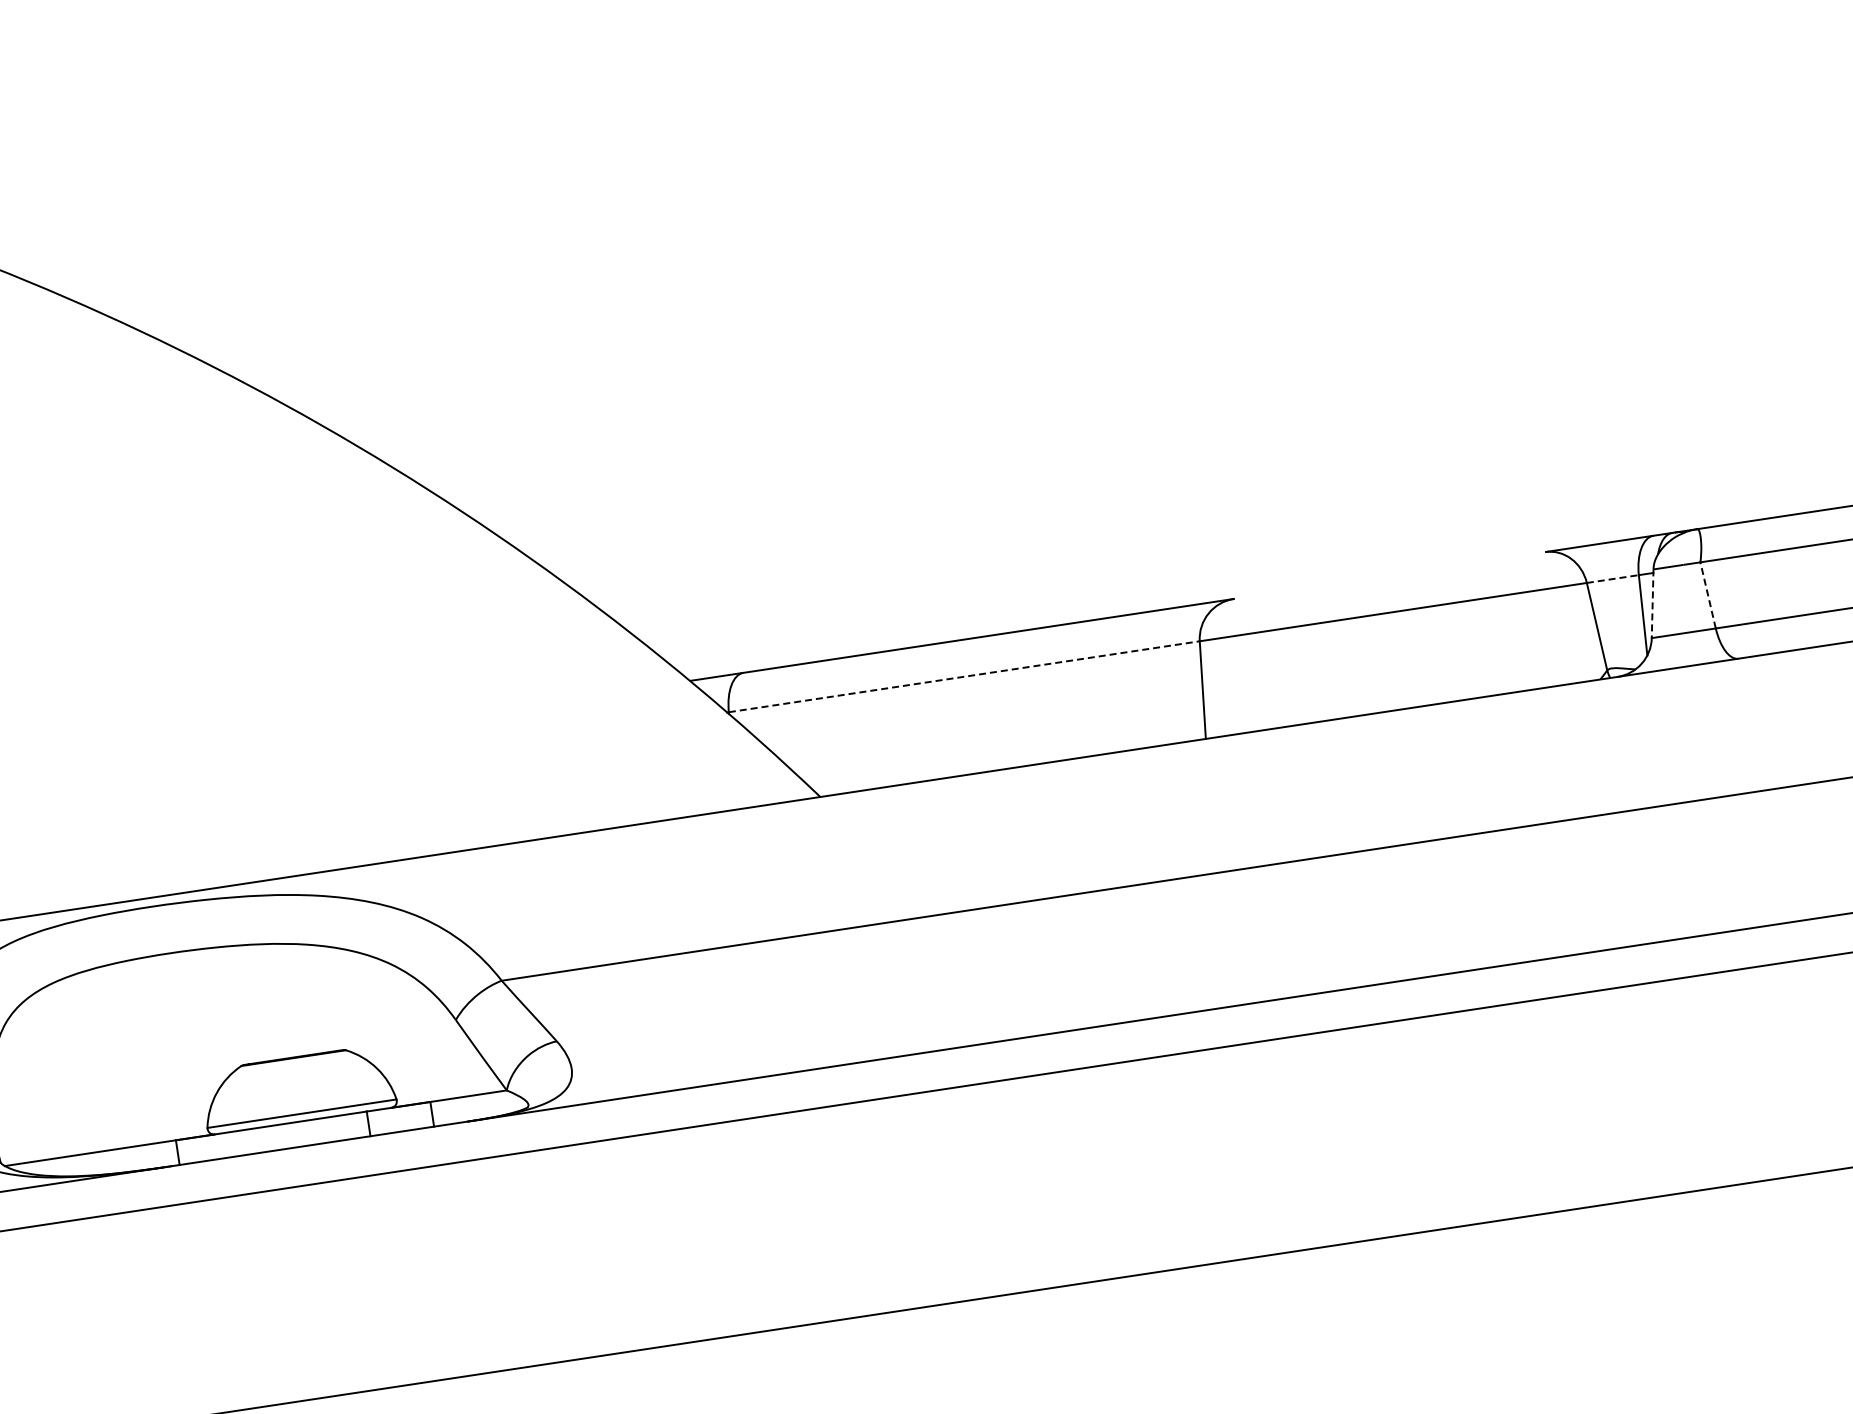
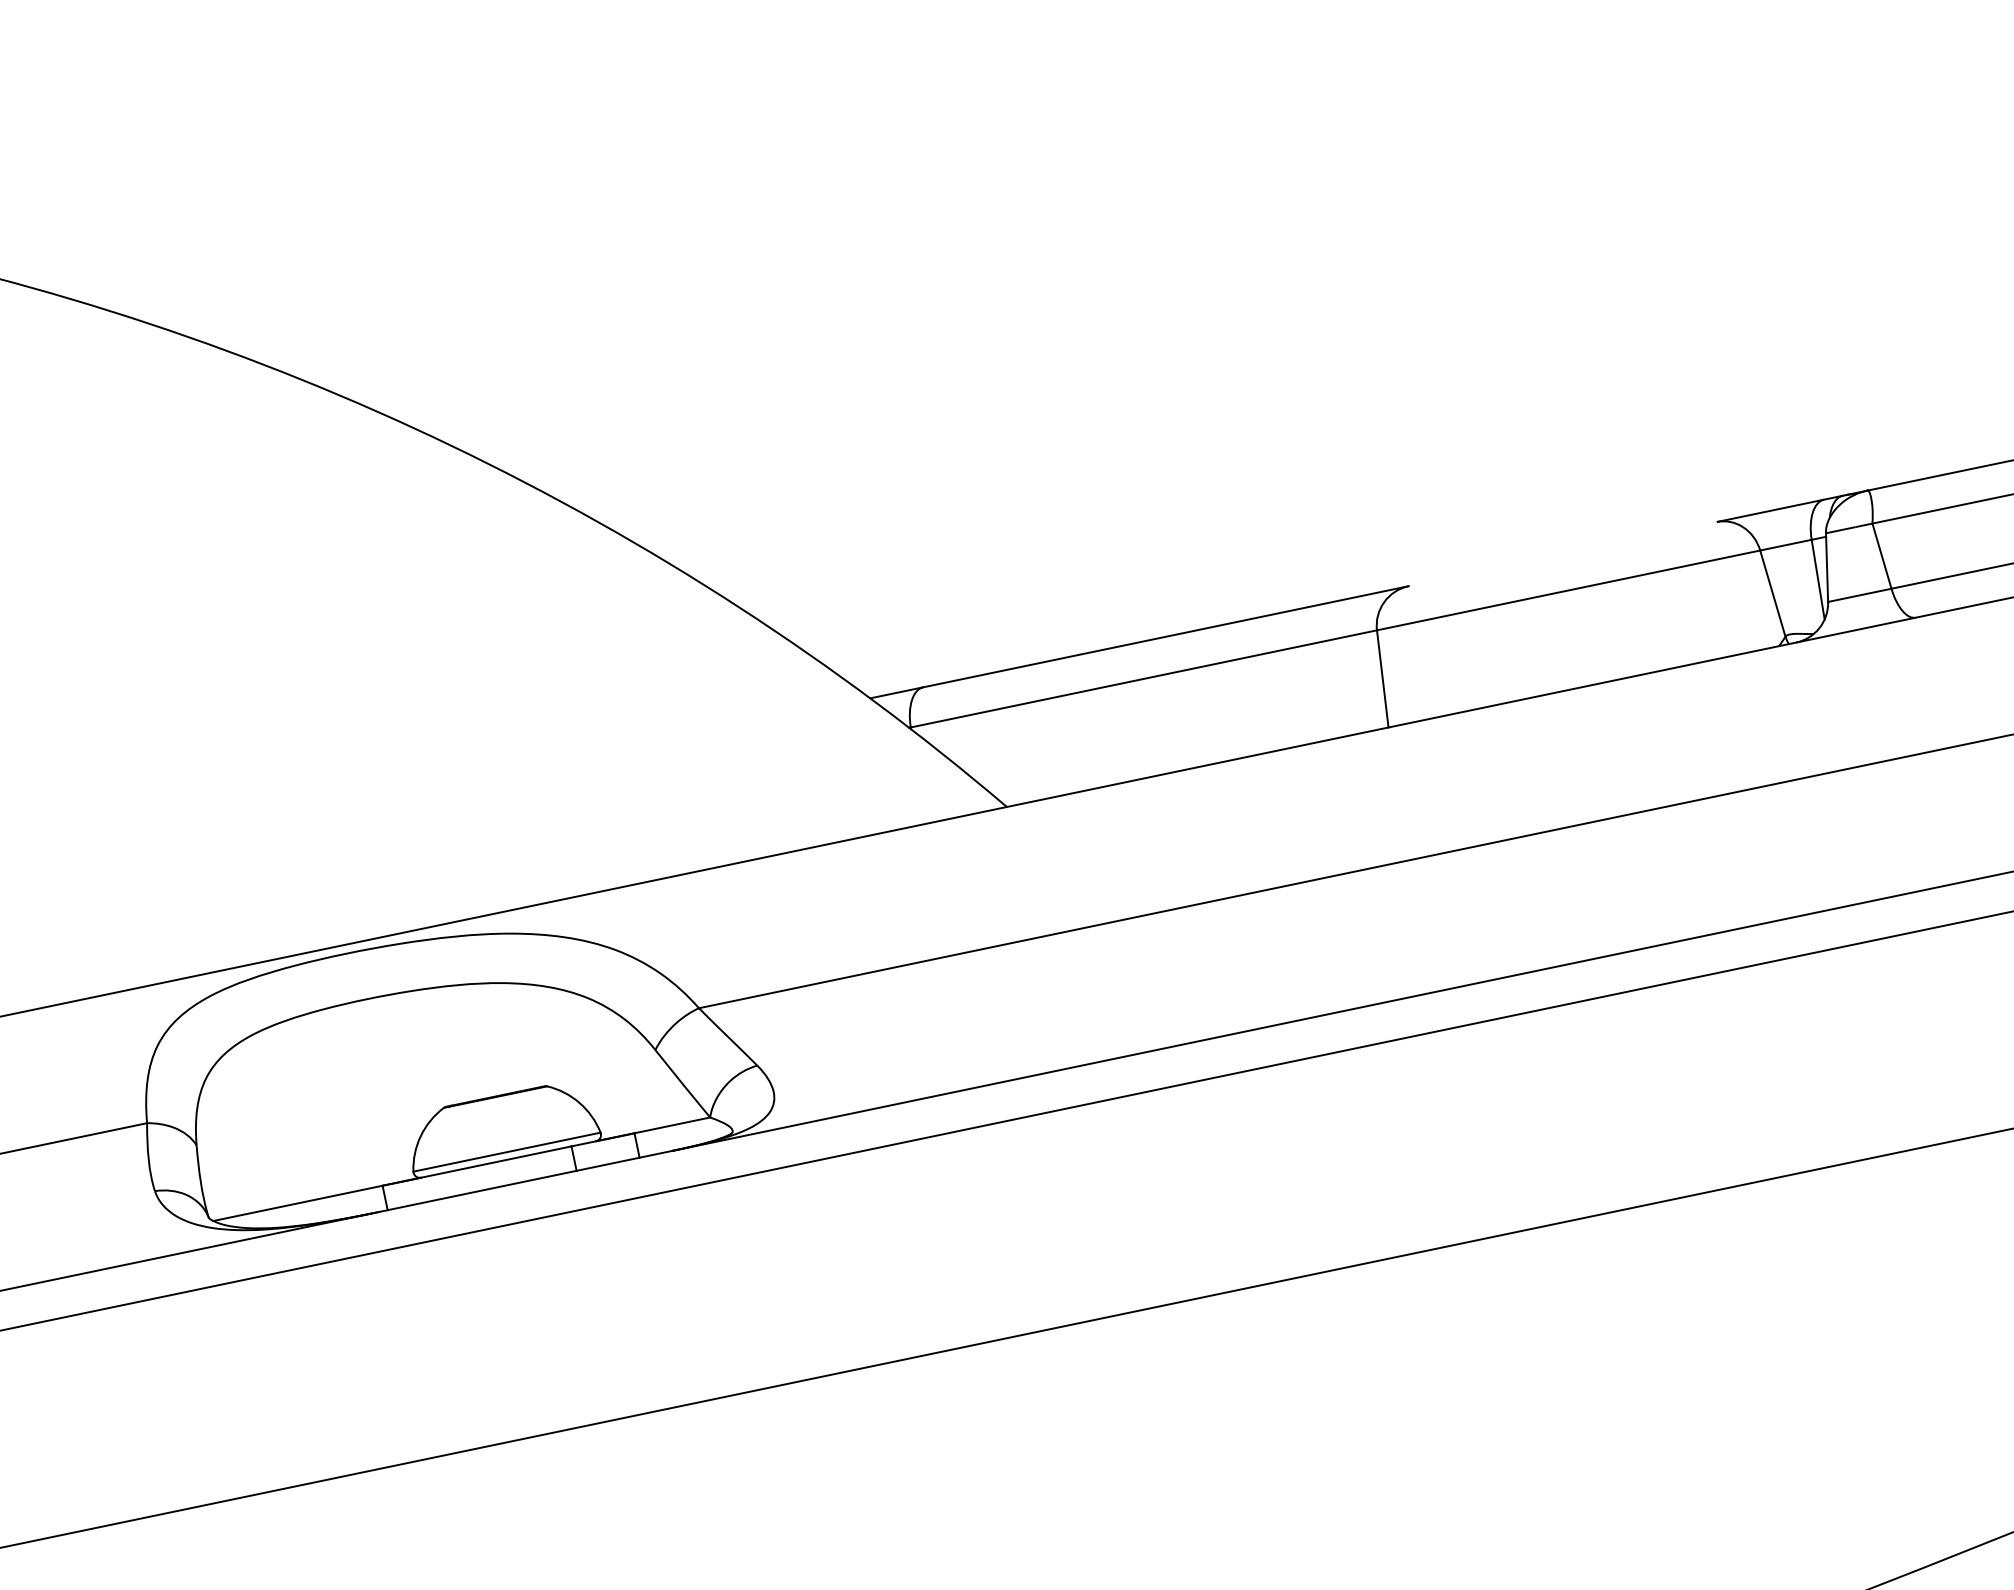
line: (1613, 579) -> (1786, 545), dashed -> solid
line: (1707, 595) -> (1881, 556), dashed -> solid
line: (1653, 604) -> (1827, 568), dashed -> solid
line: (964, 676) -> (1144, 678), dashed -> solid

